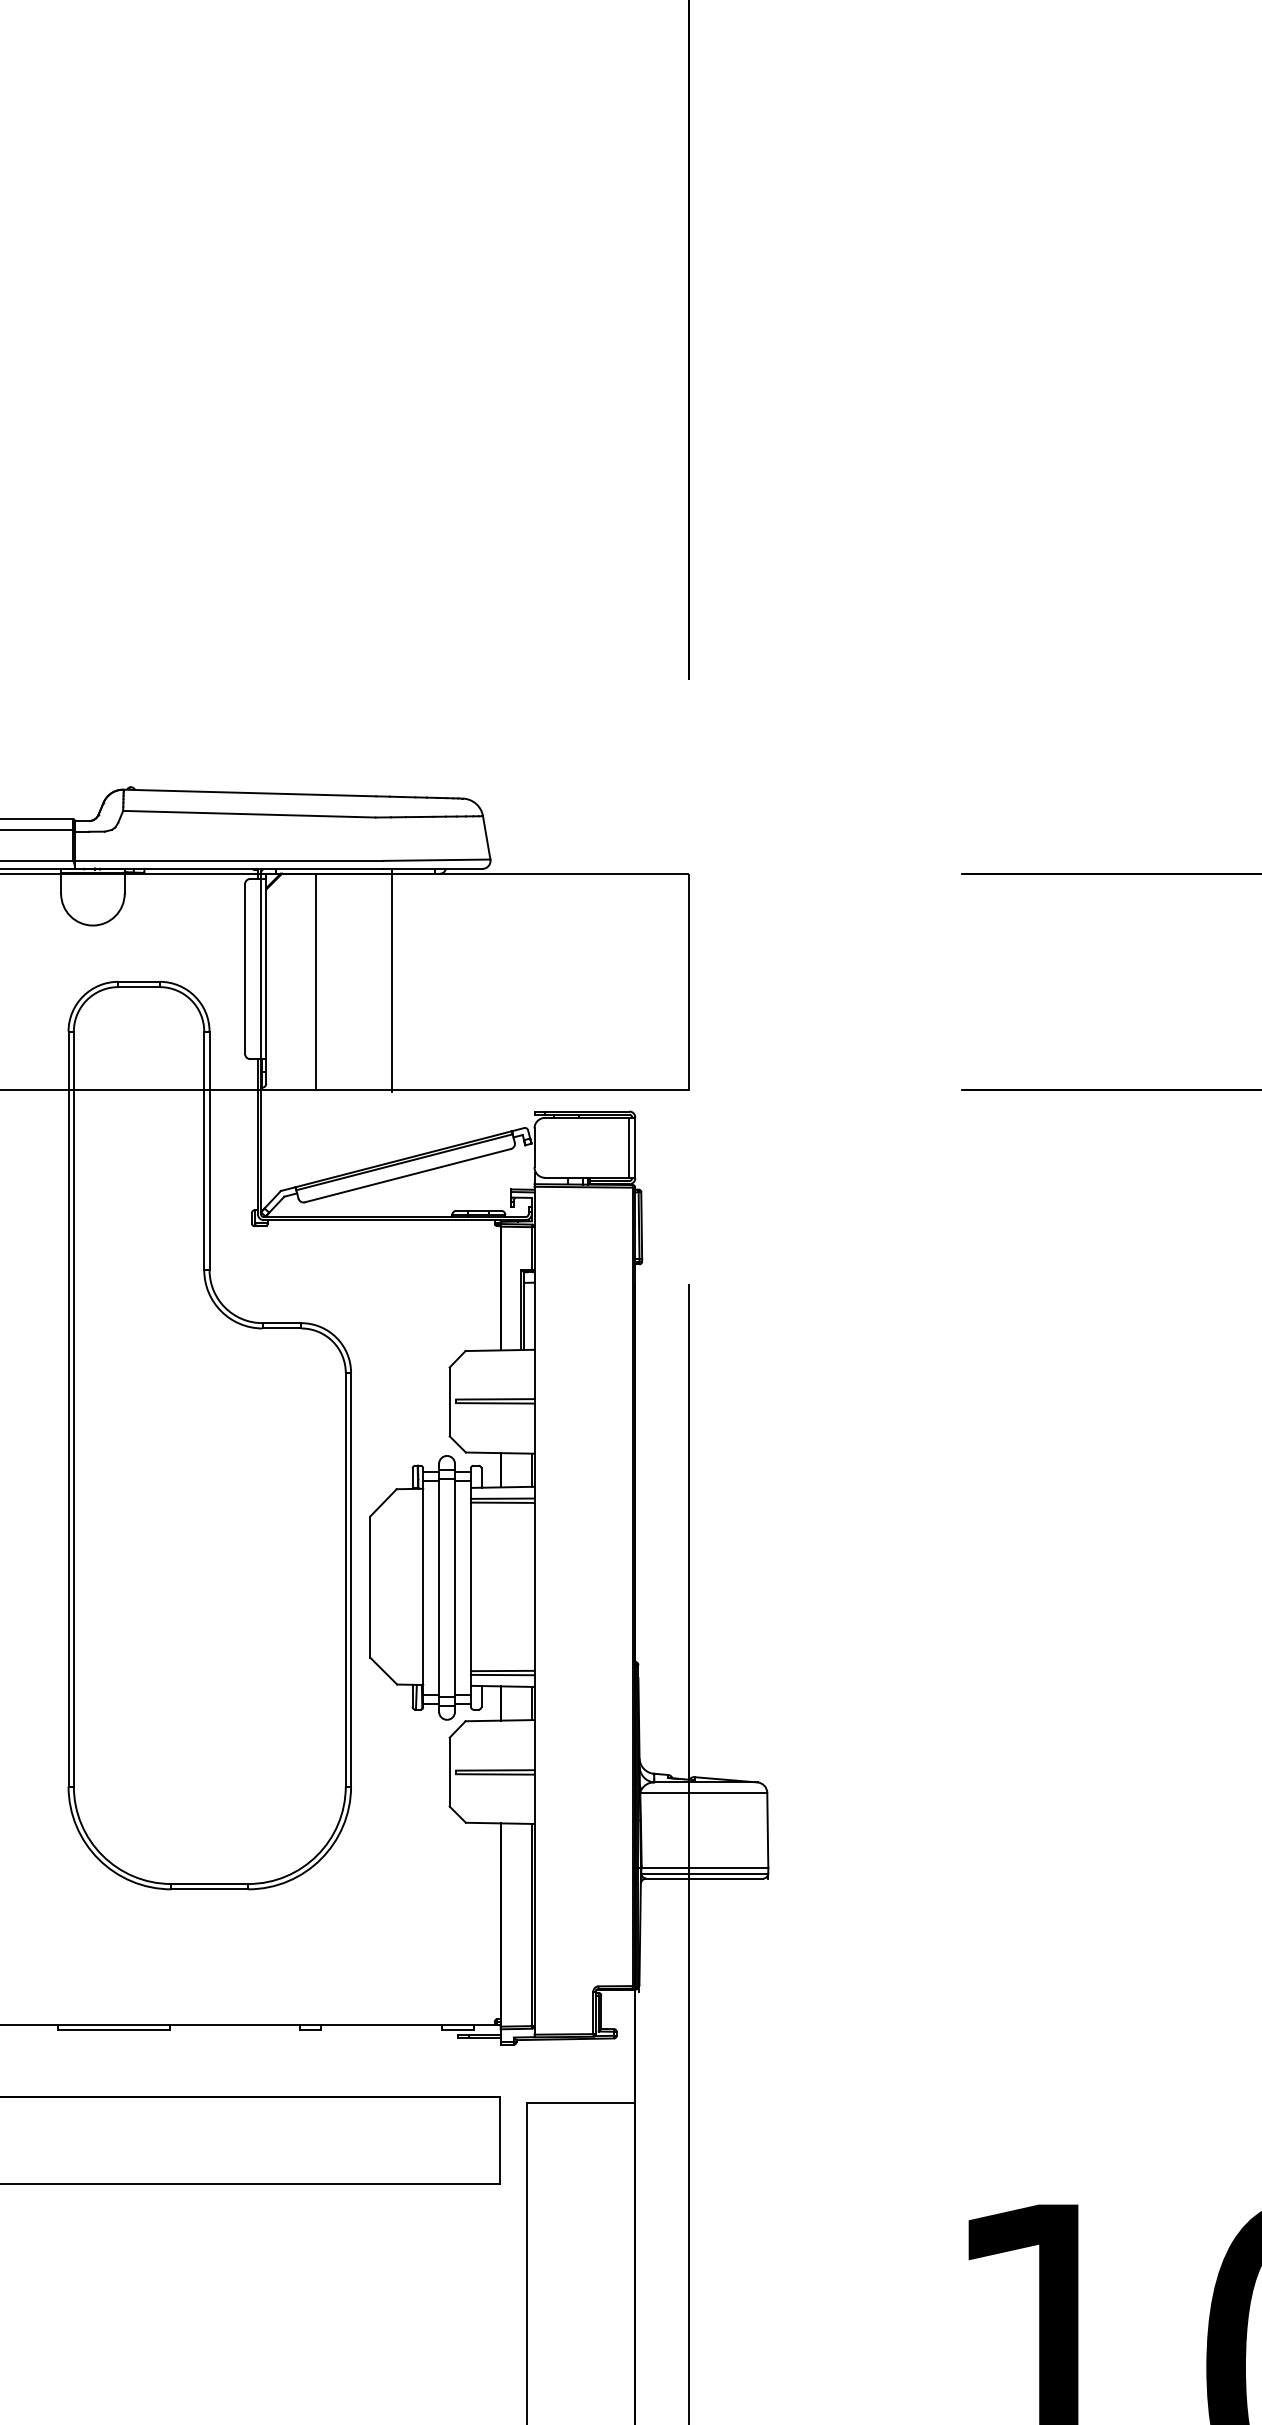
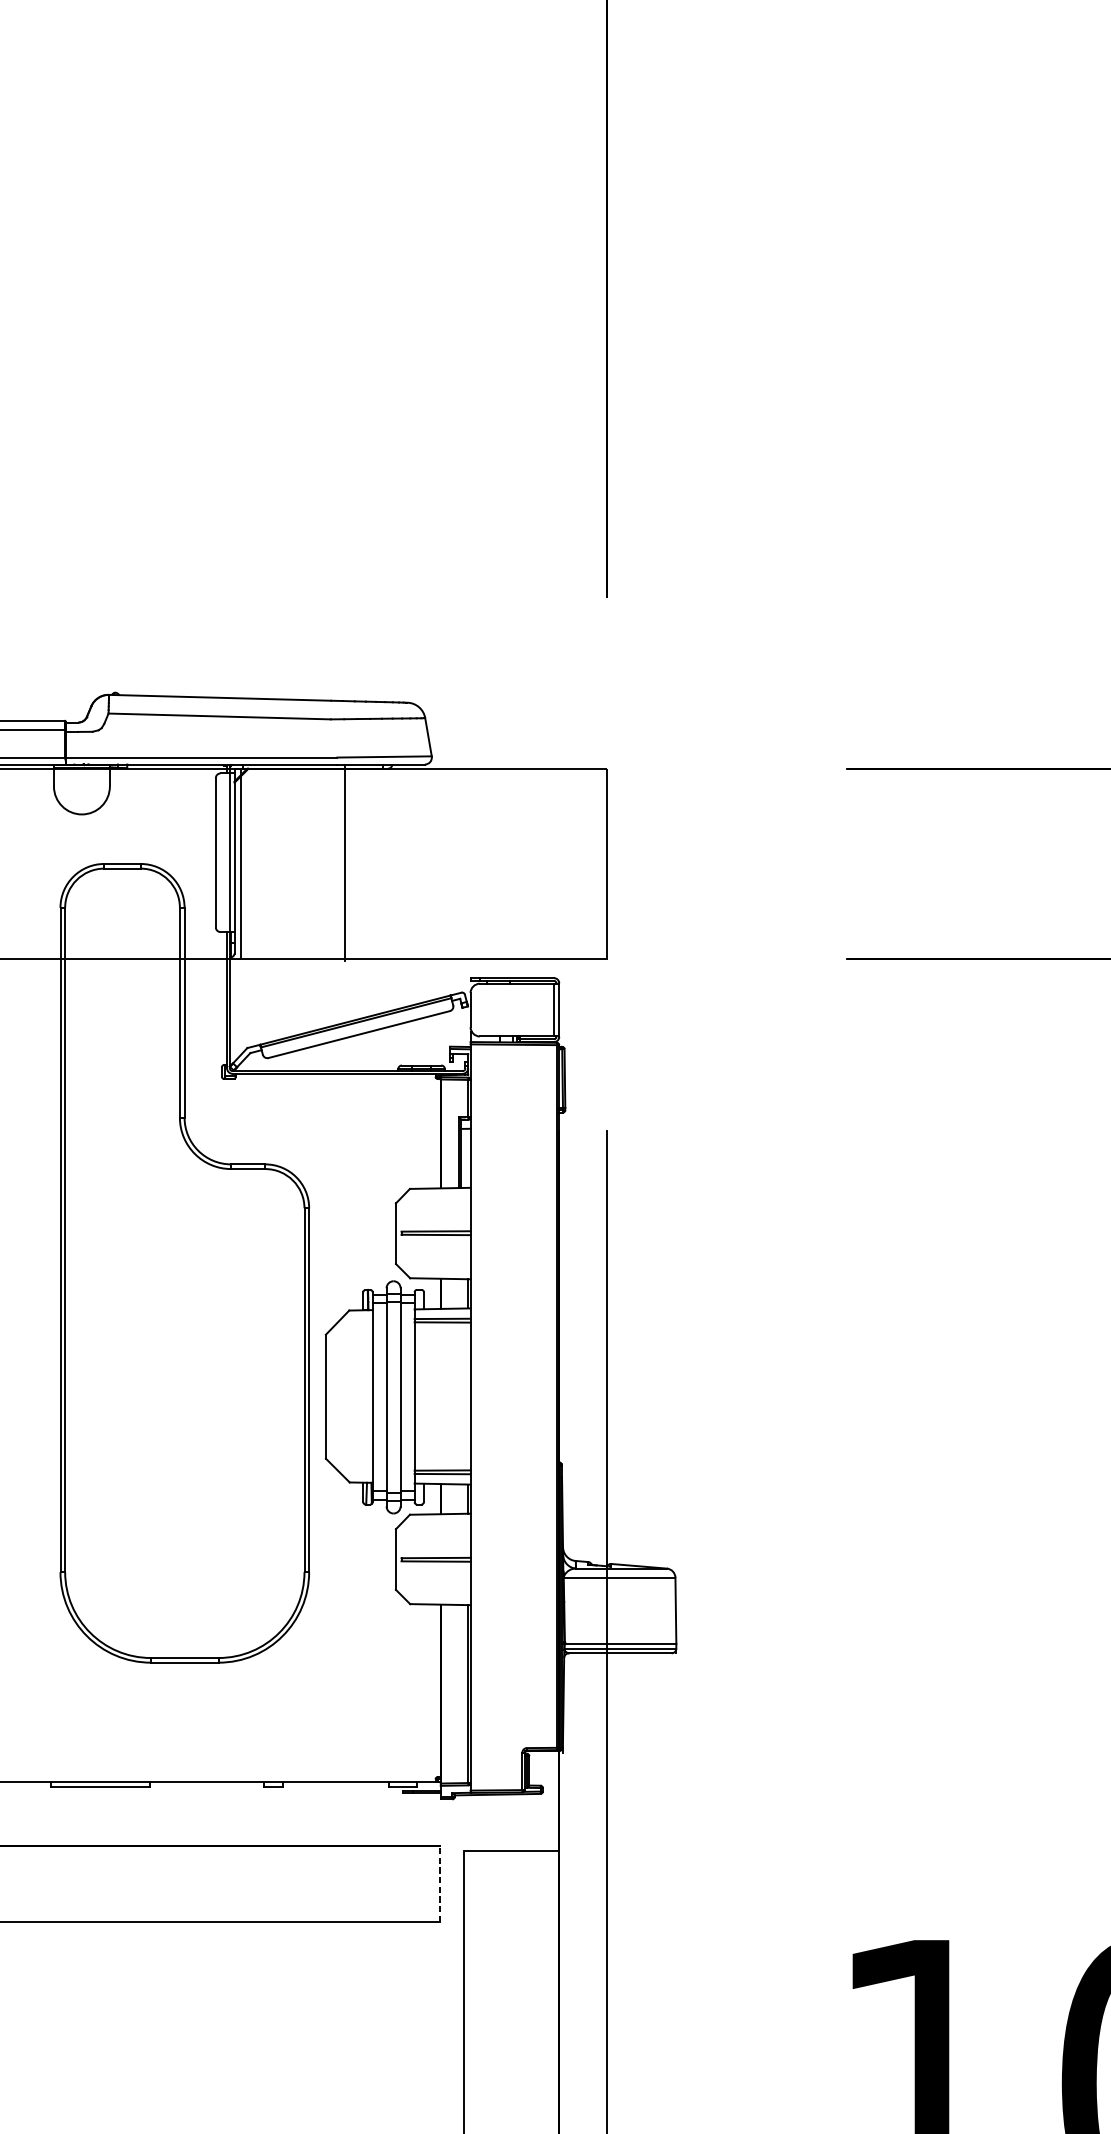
line: (315, 981) -> (240, 863), moved
line: (499, 2140) -> (439, 1883), solid -> dashed

